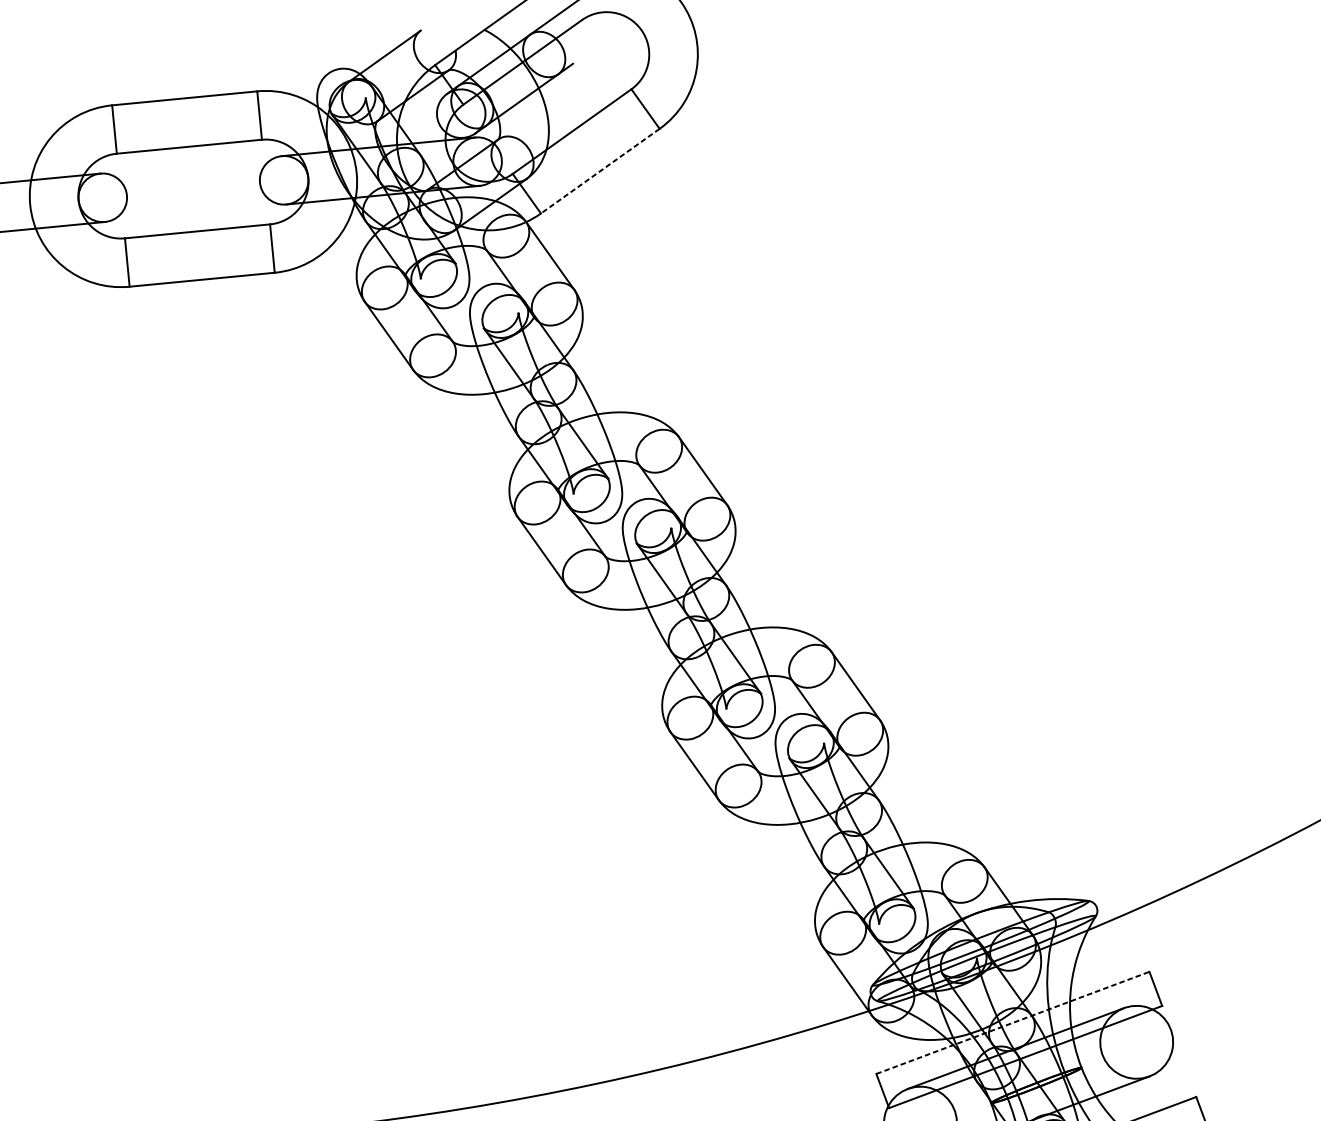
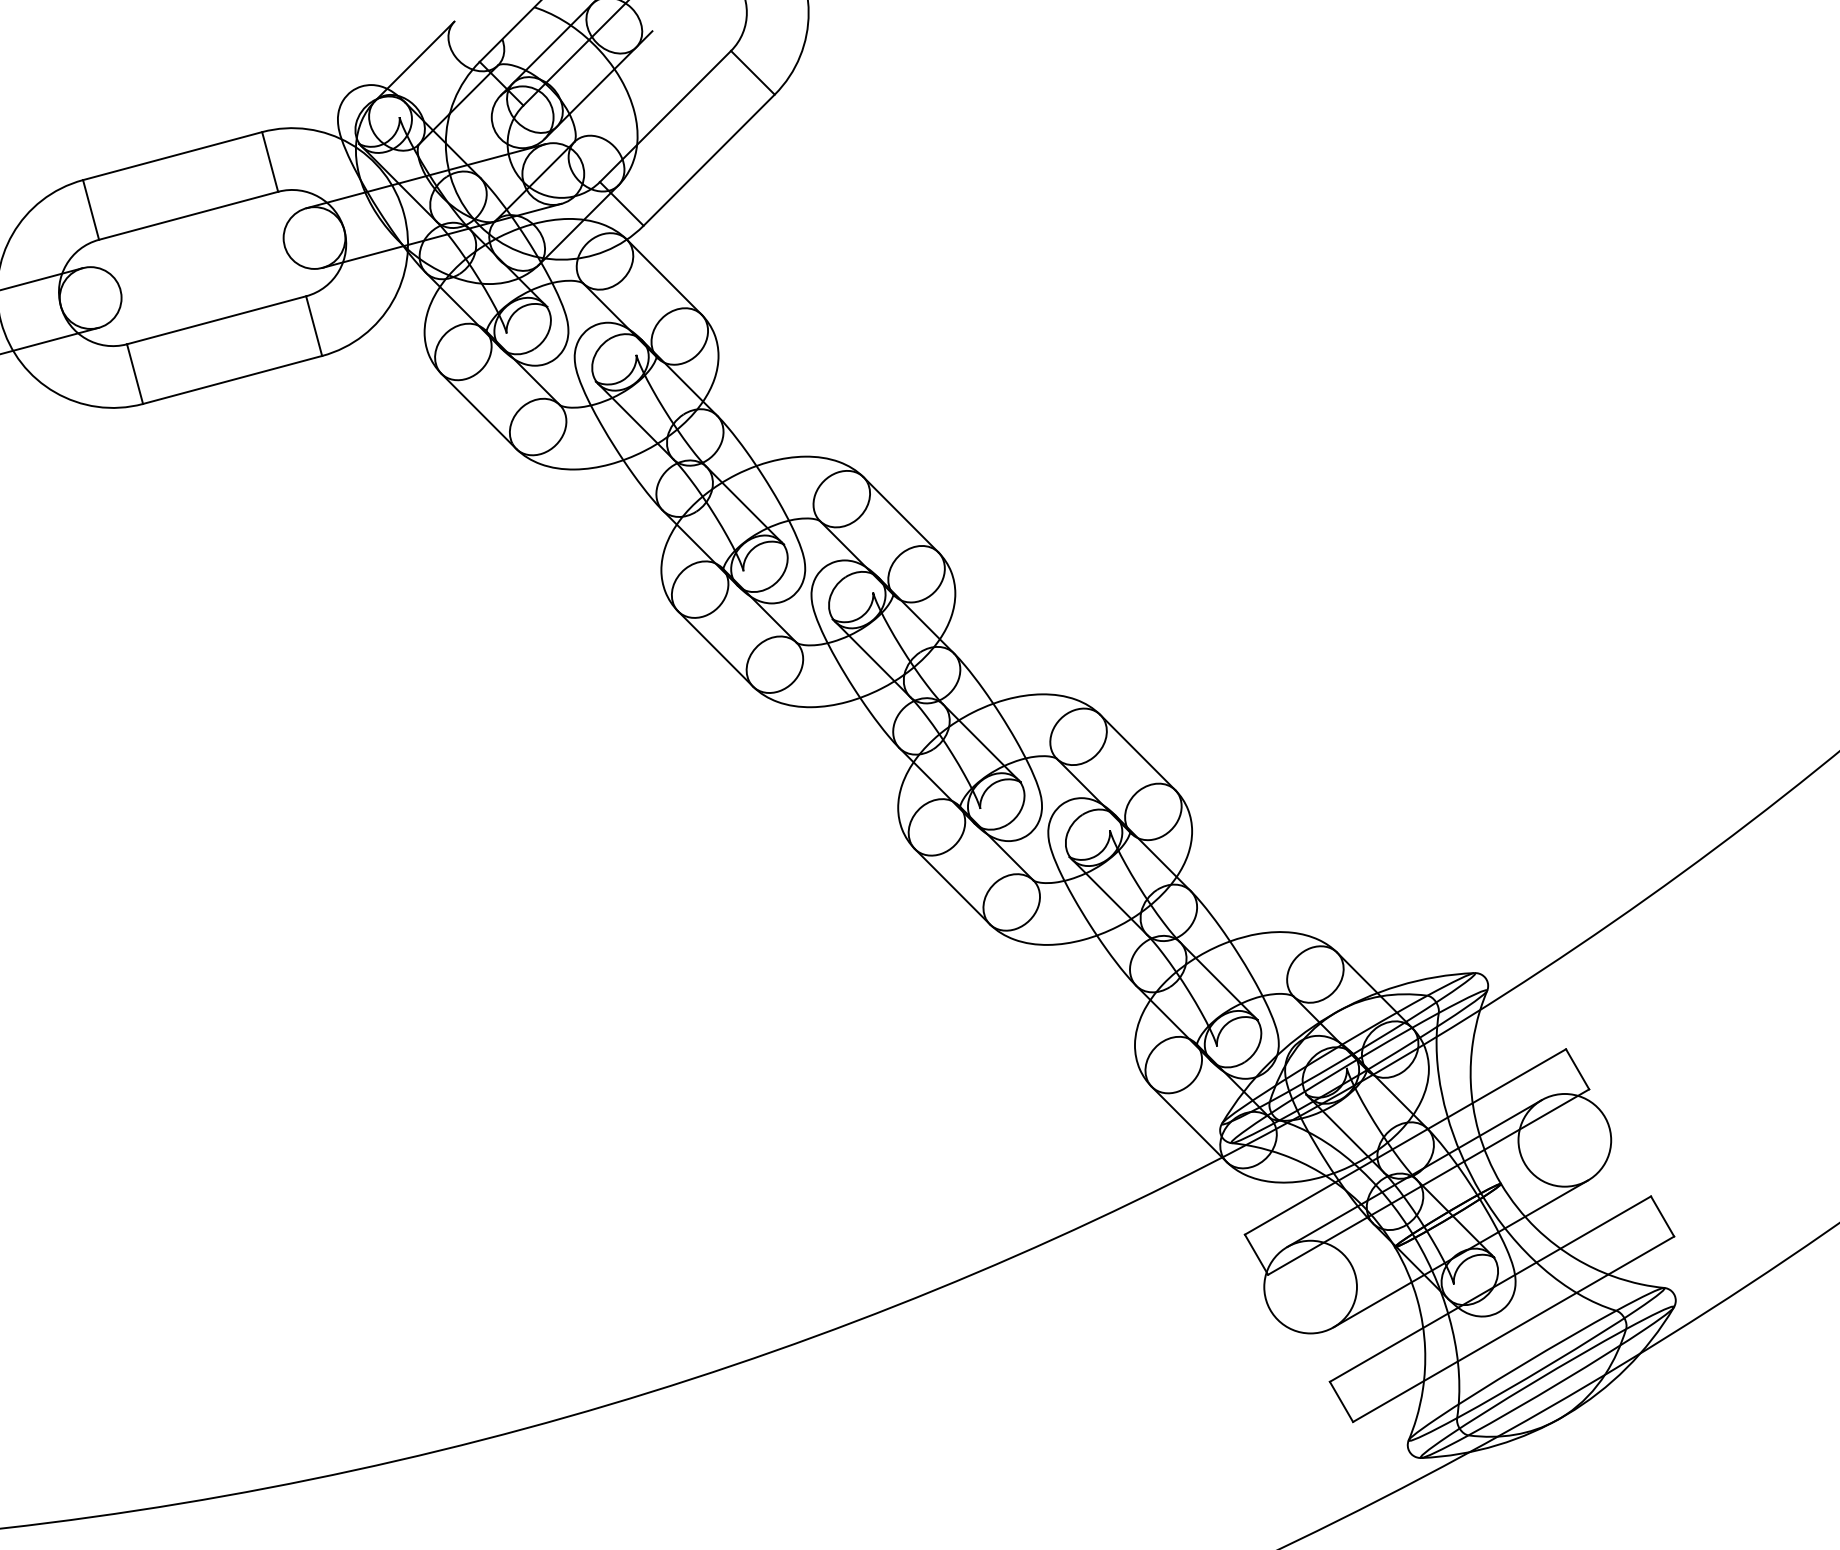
line: (600, 171) -> (709, 160), dashed -> solid
line: (1012, 1022) -> (1405, 1141), dashed -> solid

